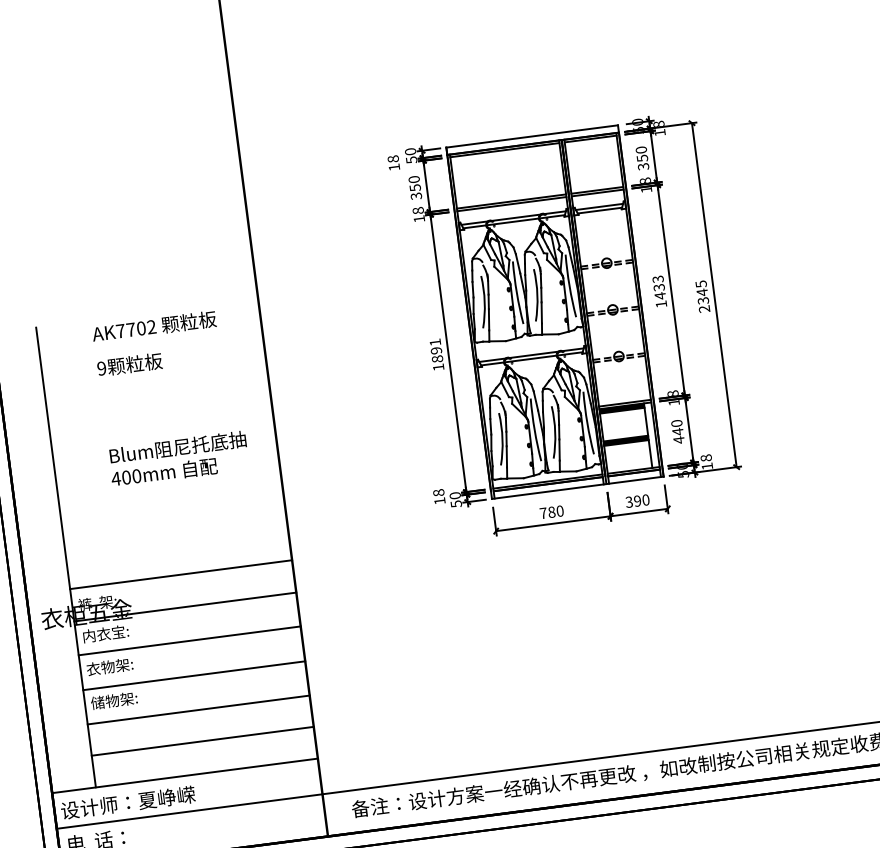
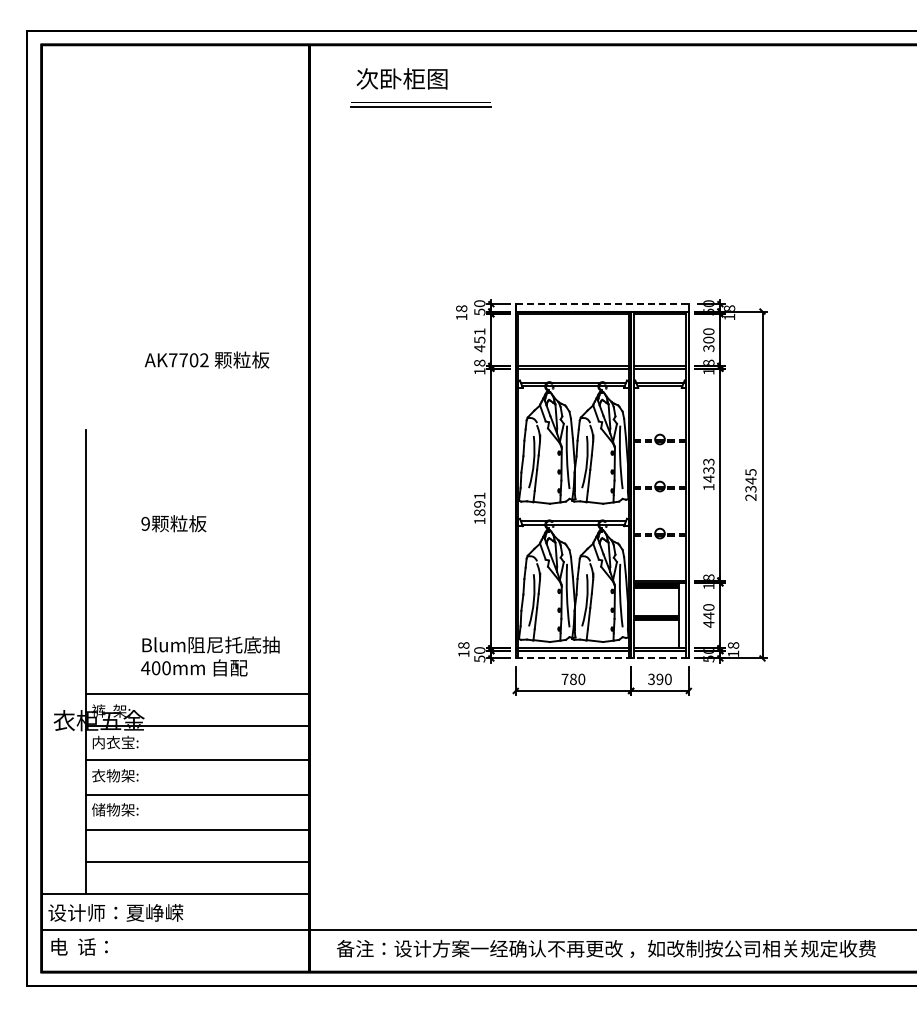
line: (532, 136) -> (602, 304), solid -> dashed
text: (642, 157) -> (708, 339), 350 -> 300
text: (415, 188) -> (479, 340), 350 -> 451
text: (153, 326) -> (206, 359), moved
text: (129, 364) -> (173, 523), moved
text: (178, 458) -> (210, 656), moved
line: (577, 487) -> (602, 658), solid -> dashed

